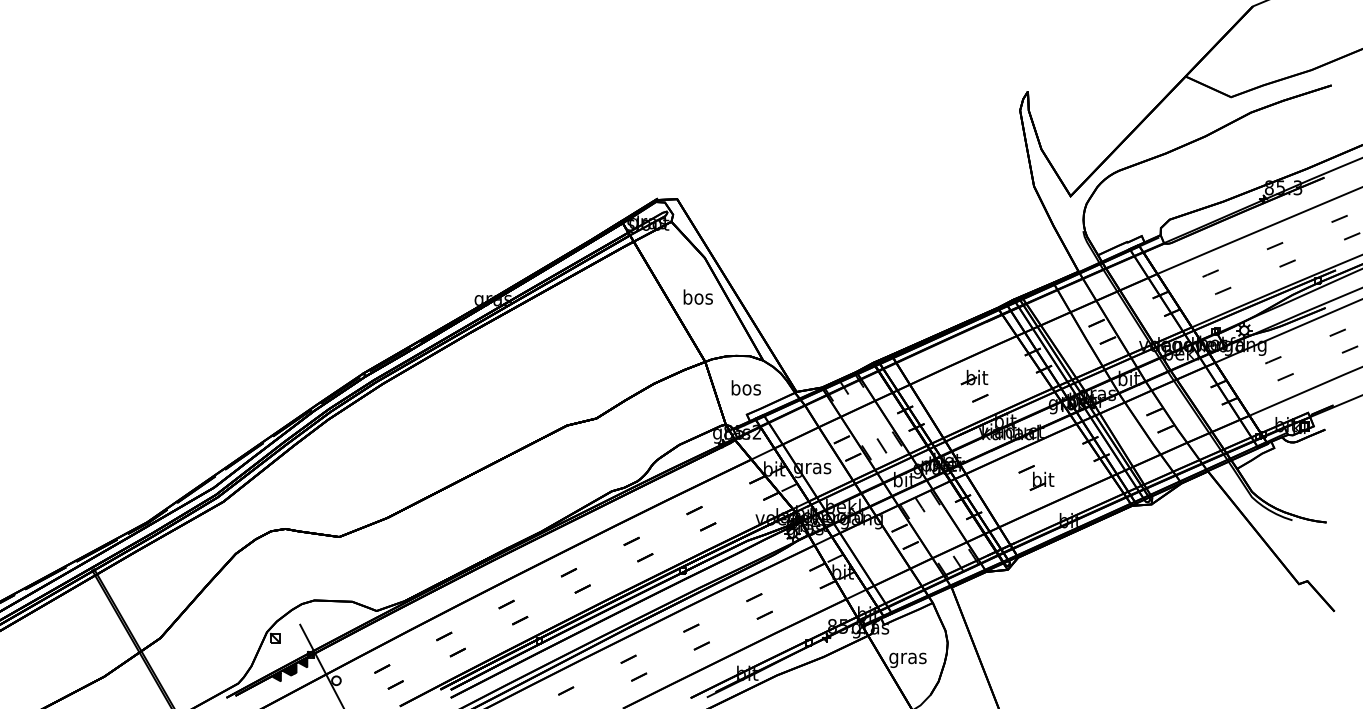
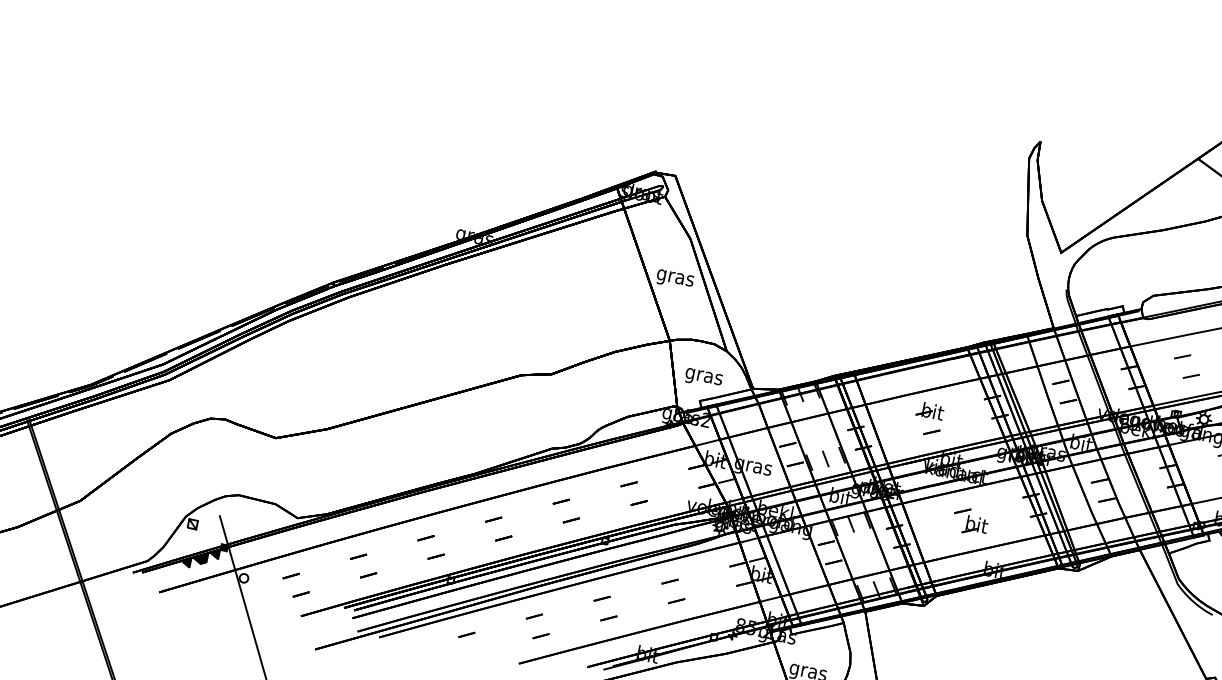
text: (697, 298) -> (675, 277), bos -> gras
text: (745, 389) -> (703, 376), bos -> gras

